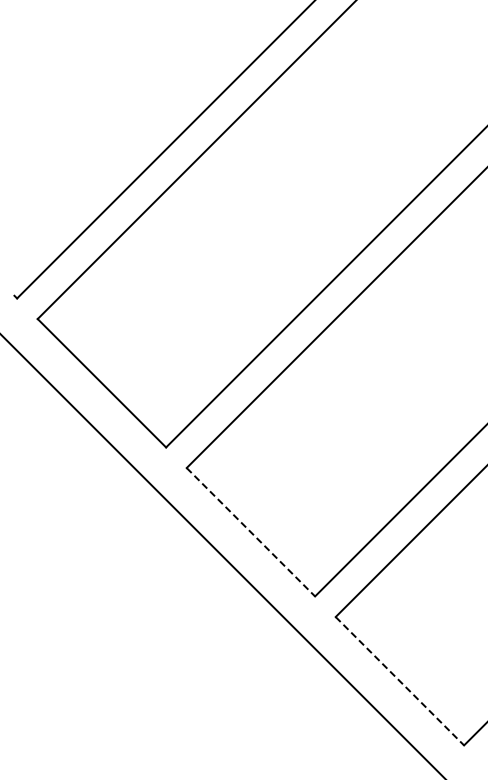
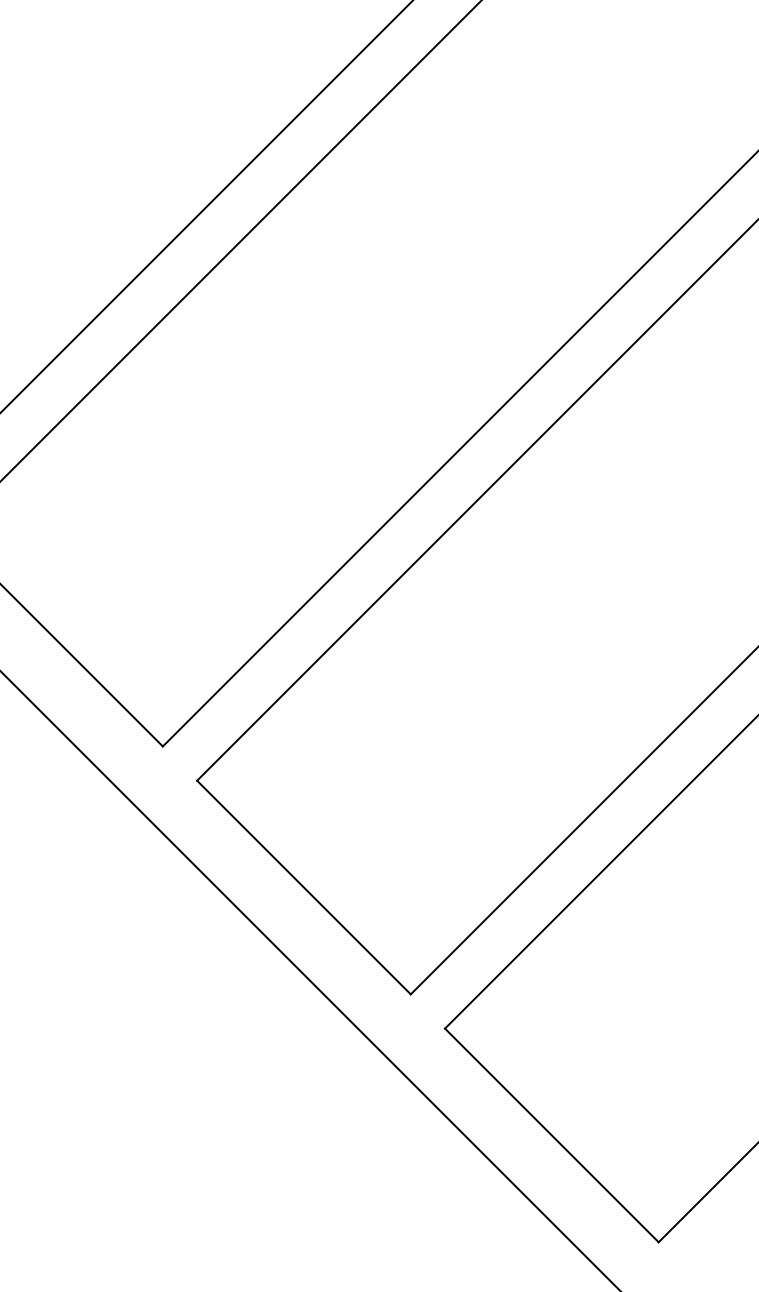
line: (250, 532) -> (303, 887), dashed -> solid
line: (399, 681) -> (551, 1135), dashed -> solid

